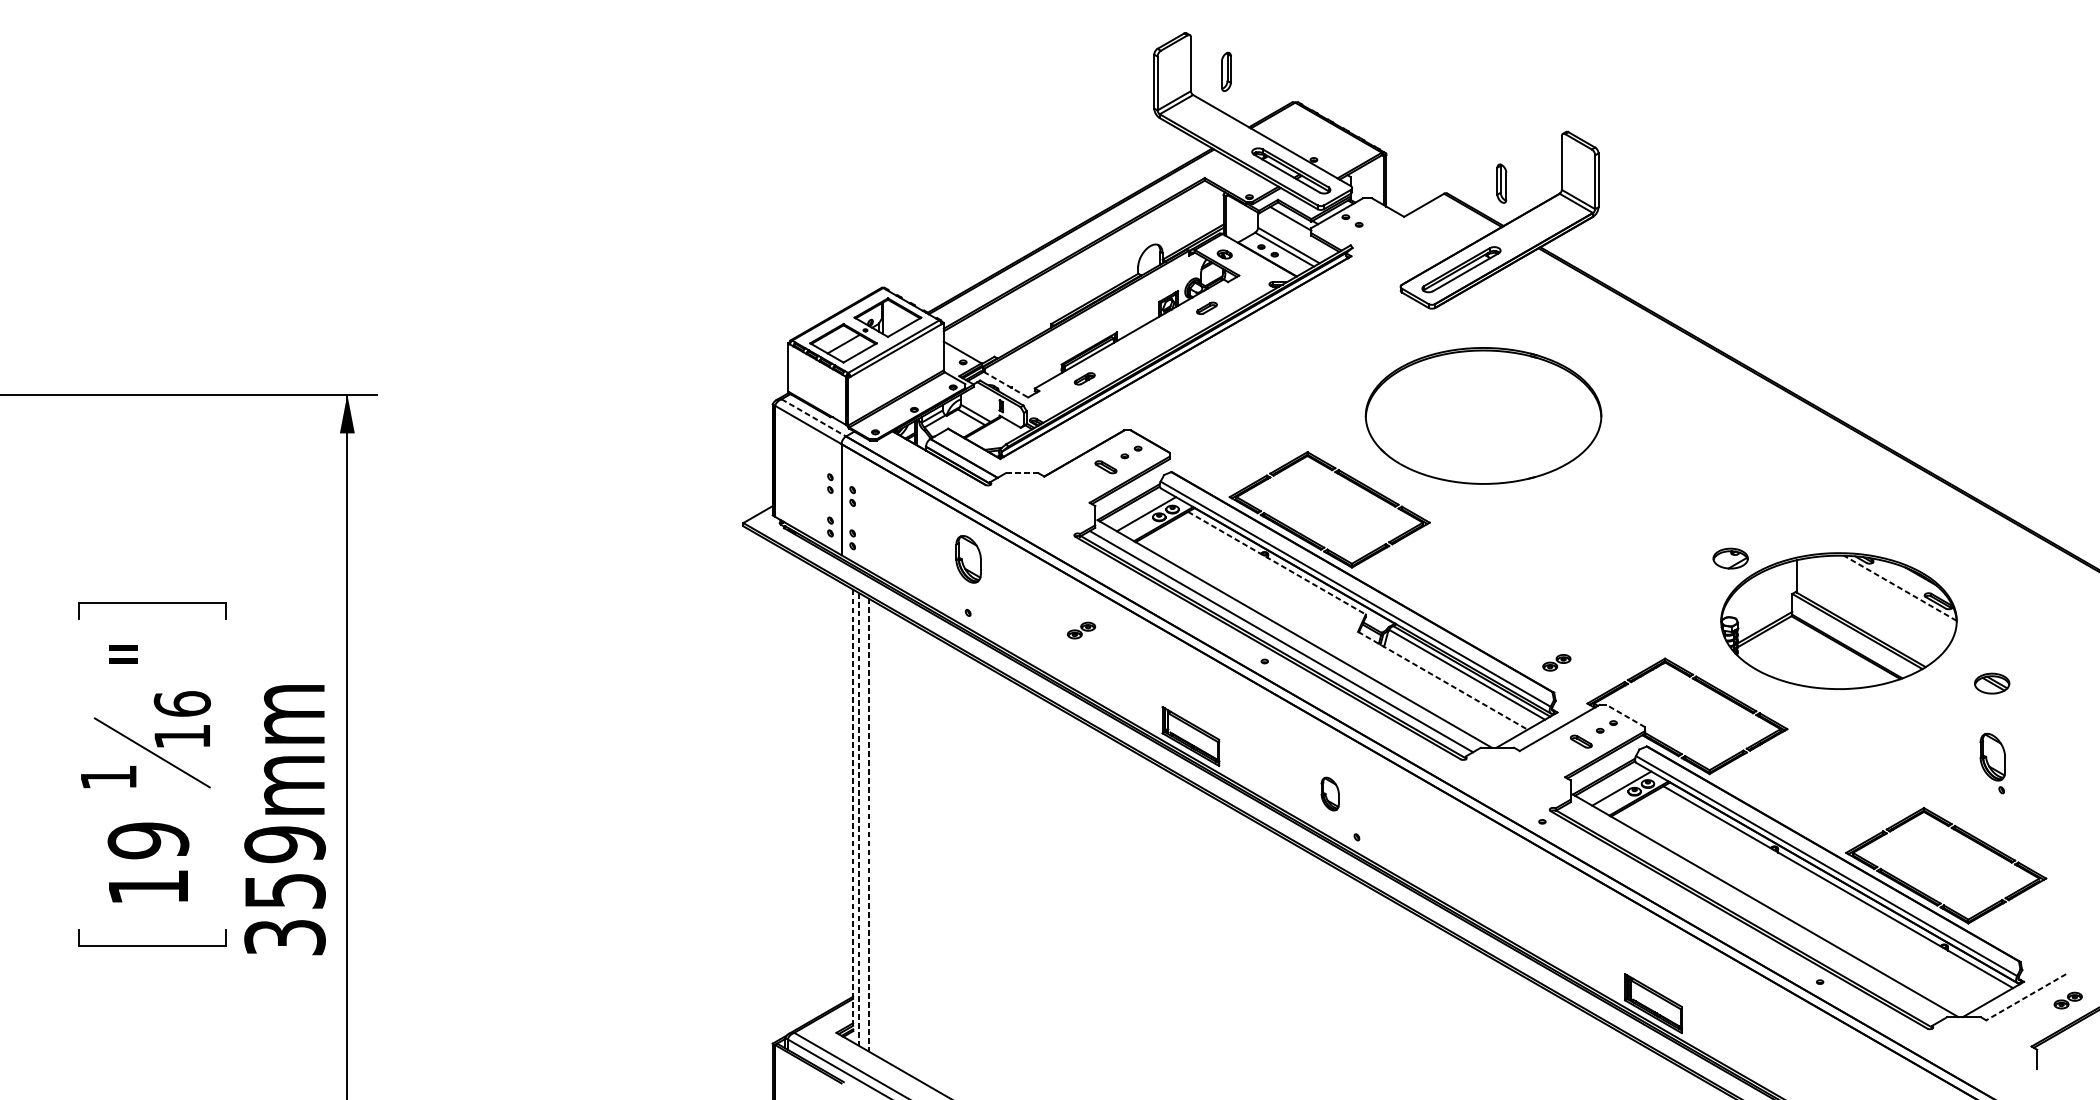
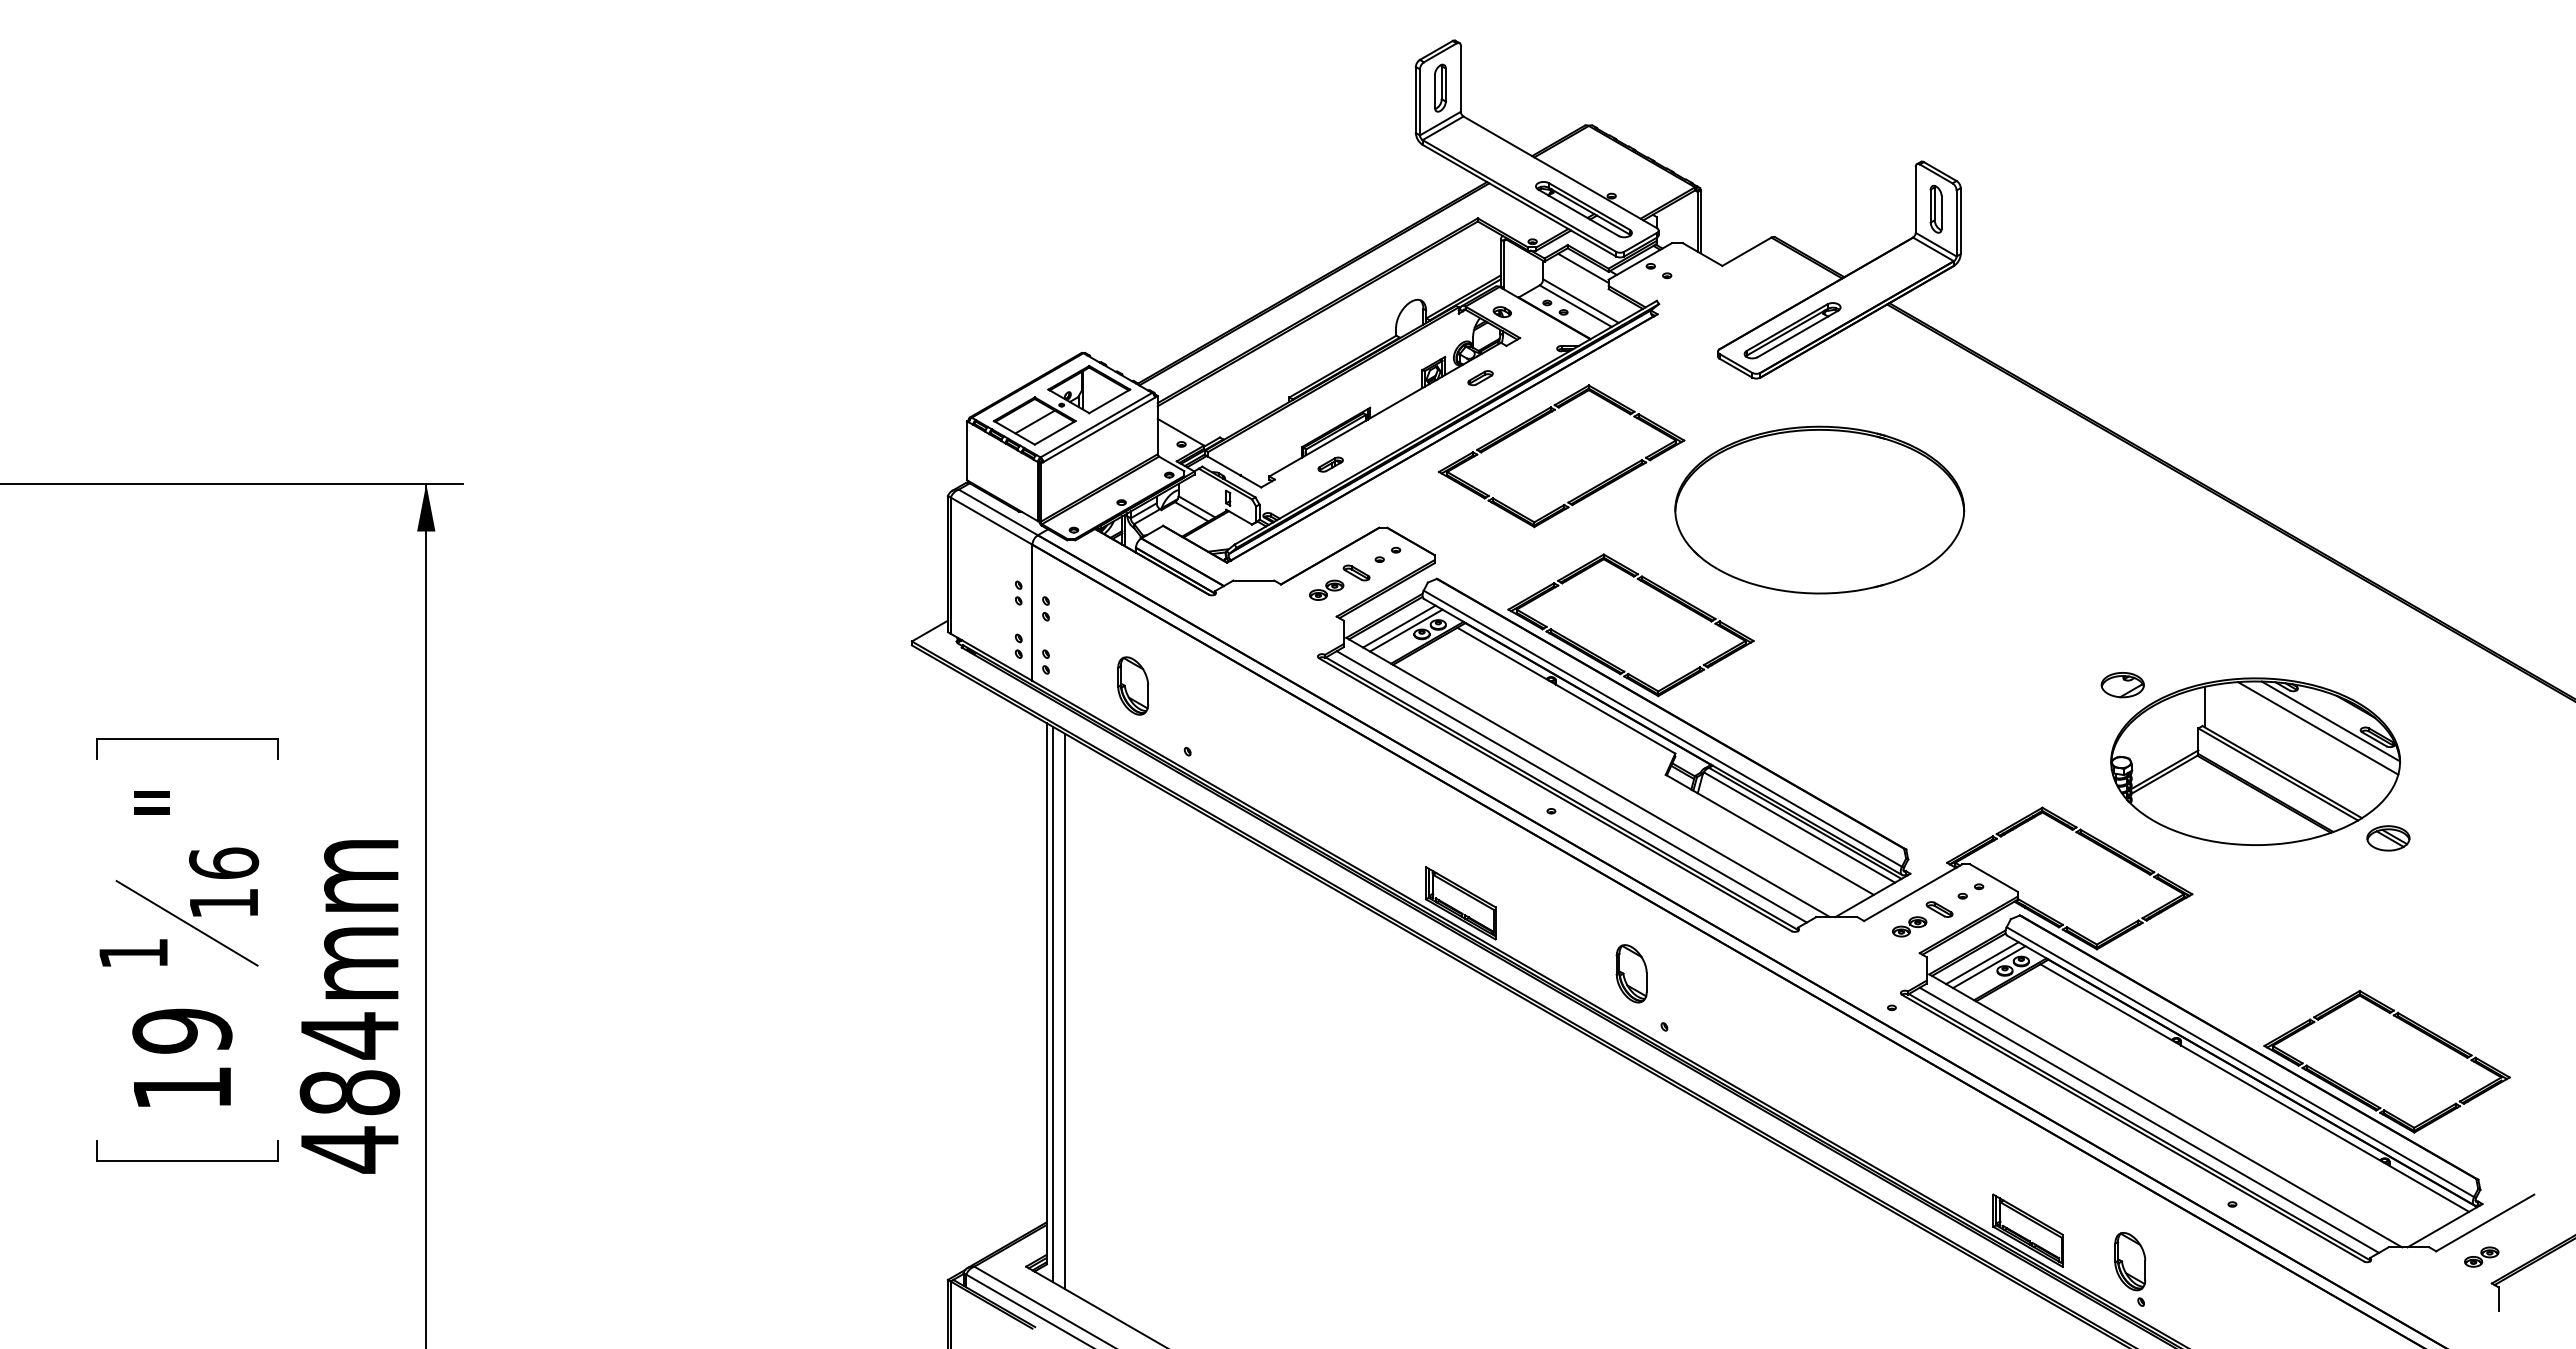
part: (1226, 71) -> (1440, 87), moved
part: (1501, 183) -> (1935, 209), moved
line: (1006, 385) -> (1234, 472), dashed -> solid
part: (1290, 401) -> (1583, 492), added
line: (813, 417) -> (998, 512), dashed -> solid
line: (1021, 473) -> (1253, 580), dashed -> solid
line: (1140, 510) -> (1399, 626), added
part: (968, 558) -> (1132, 685), moved
line: (1277, 563) -> (1566, 690), dashed -> solid
line: (1900, 588) -> (2330, 721), dashed -> solid
line: (1889, 594) -> (2317, 728), added
part: (1081, 629) -> (1326, 589), moved
part: (1556, 662) -> (1909, 926), moved
line: (1443, 681) -> (1770, 835), dashed -> solid
part: (1992, 683) -> (2388, 838), moved
line: (1625, 715) -> (1993, 877), dashed -> solid
part: (1993, 763) -> (2130, 1269), moved
line: (1616, 785) -> (1982, 963), added
part: (1330, 793) -> (1631, 973), size x1.43
line: (853, 810) -> (1046, 993), dashed -> solid
line: (858, 819) -> (1053, 1004), dashed -> solid
line: (868, 824) -> (1065, 1011), dashed -> solid
text: (284, 890) -> (349, 1092), 359mm -> 484mm
line: (1751, 912) -> (2148, 1119), added
line: (2026, 996) -> (2485, 1222), dashed -> solid
part: (2068, 1000) -> (2481, 1256), moved

